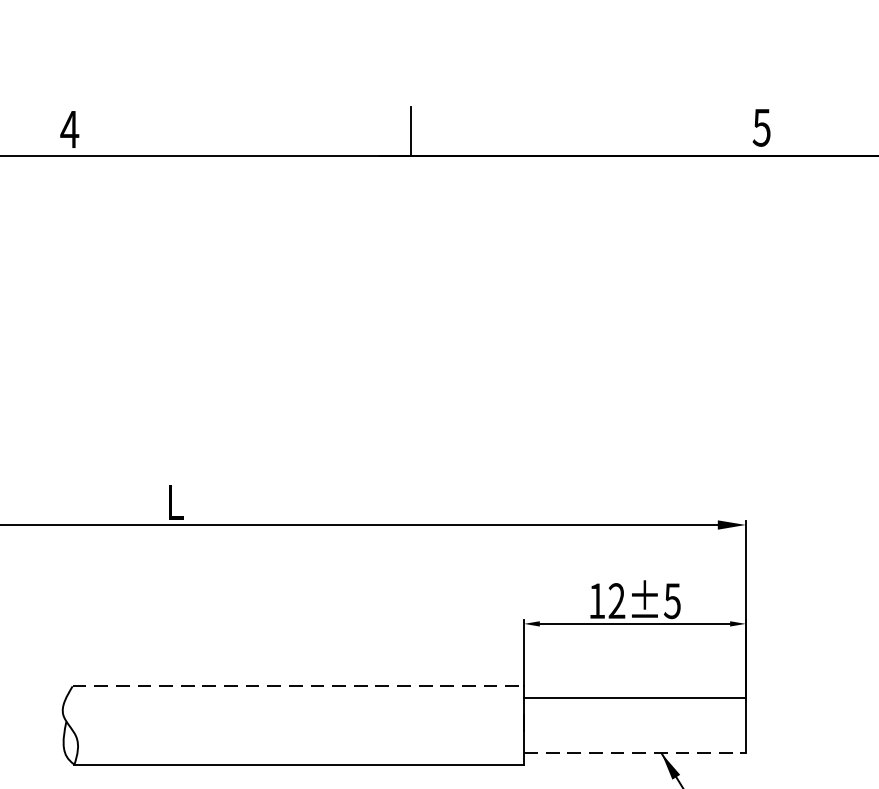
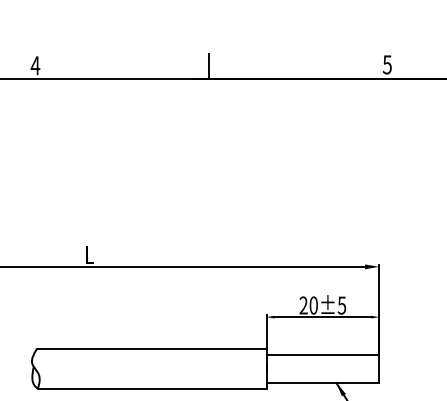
text: (606, 600) -> (308, 305), 12±5 -> 20±5
line: (297, 685) -> (151, 348), dashed -> solid
line: (636, 754) -> (323, 383), dashed -> solid

